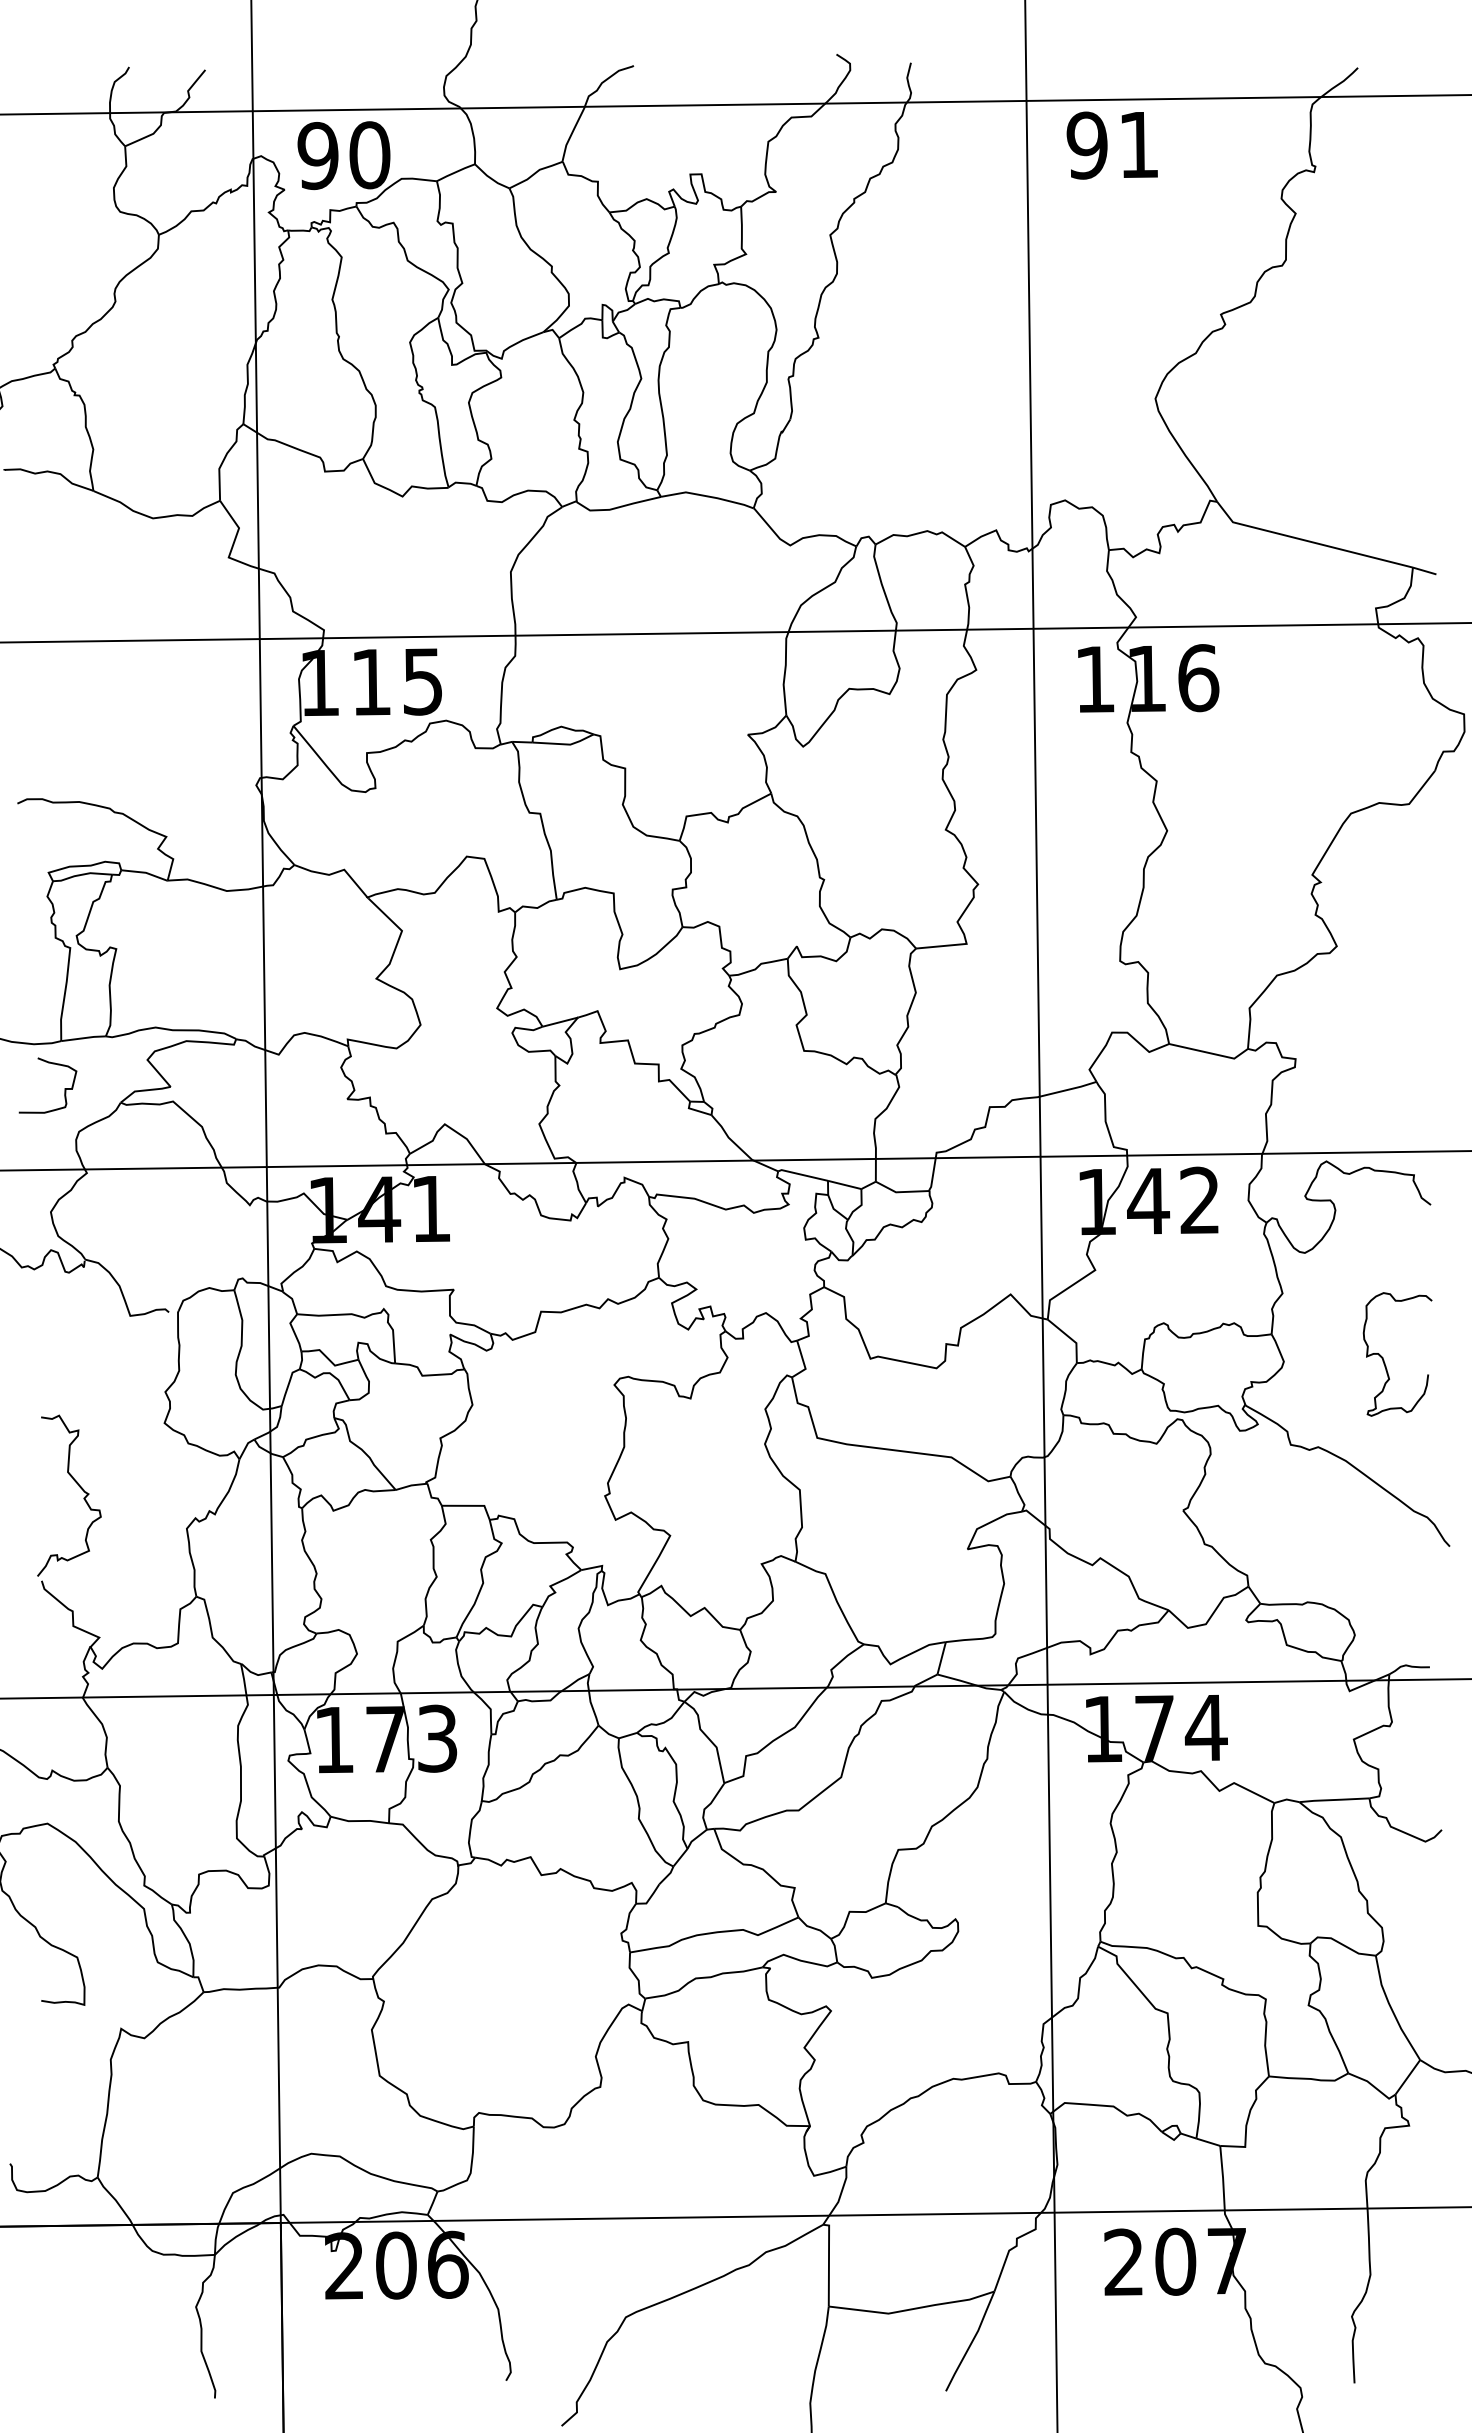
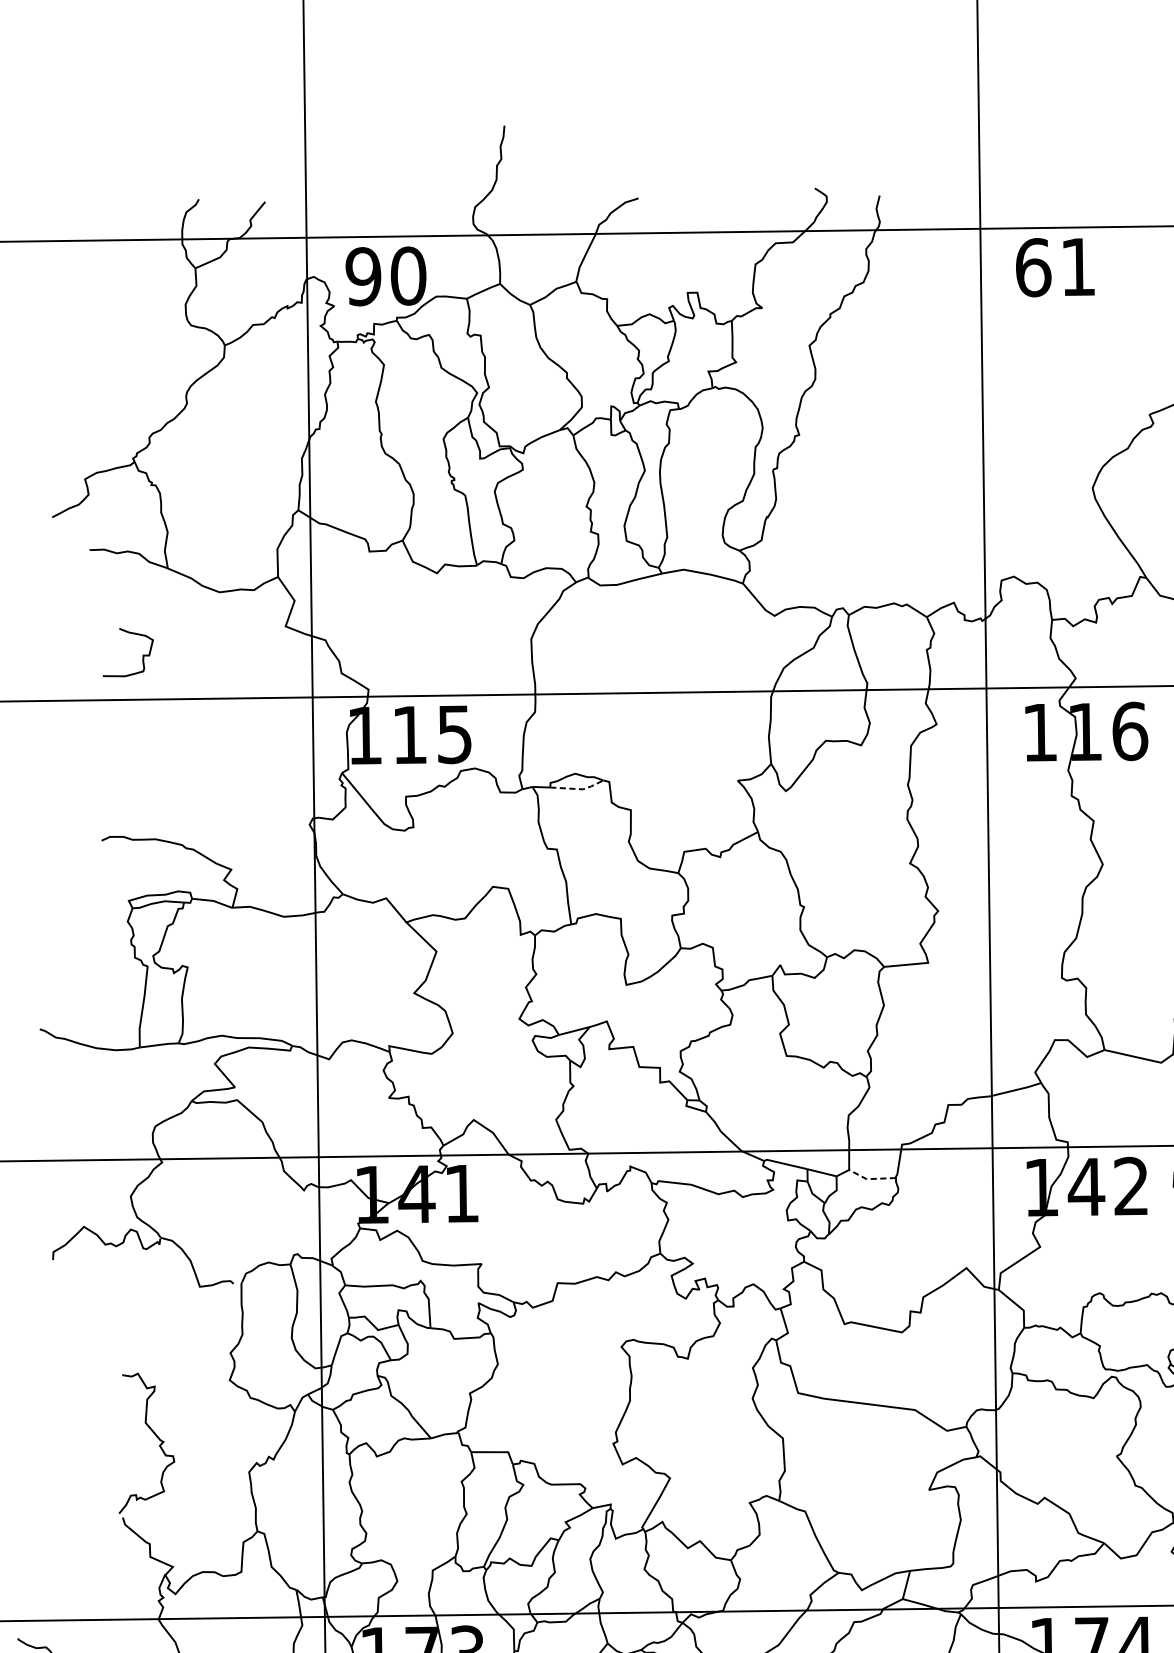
text: (1087, 145) -> (1033, 267), 91 -> 61
line: (566, 744) -> (579, 789), solid -> dashed
curve: (64, 1088) -> (142, 655), moved
line: (900, 1192) -> (870, 1179), solid -> dashed

